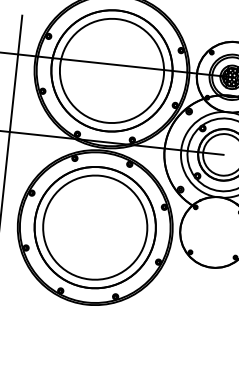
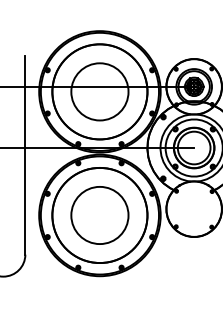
circle: (111, 70) -> (99, 91), size x0.7
circle: (94, 227) -> (99, 215), size x0.7

